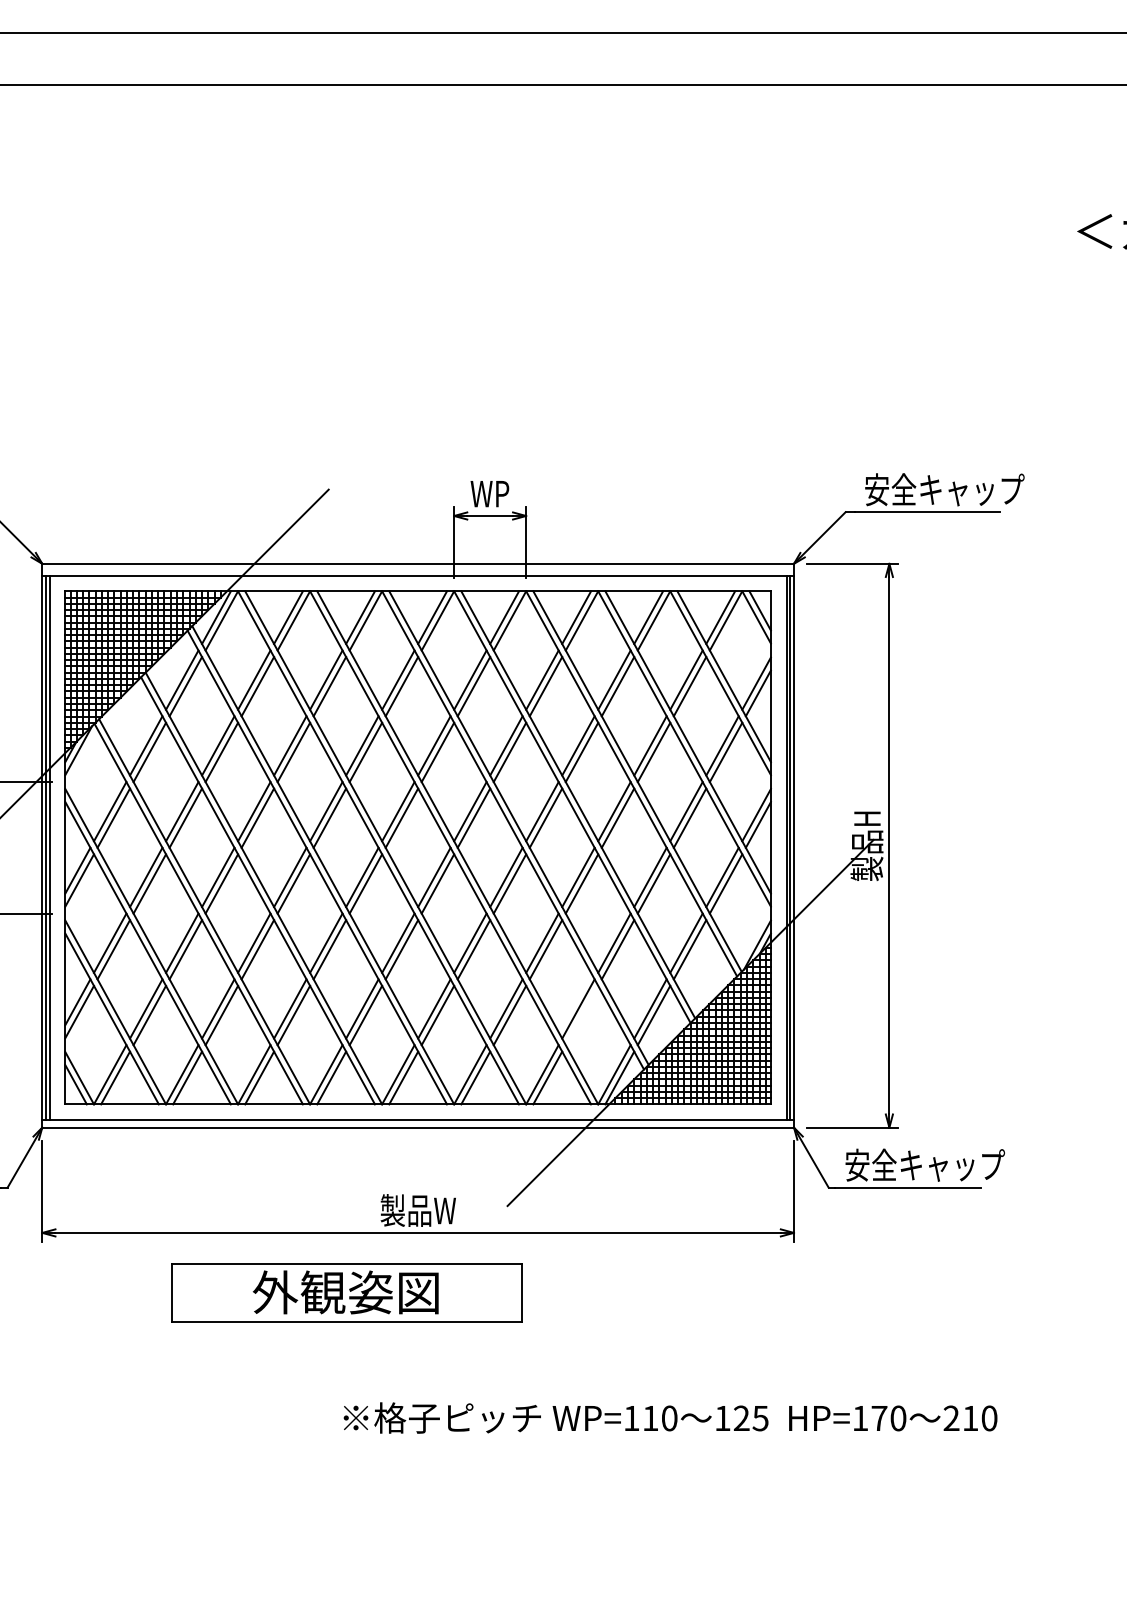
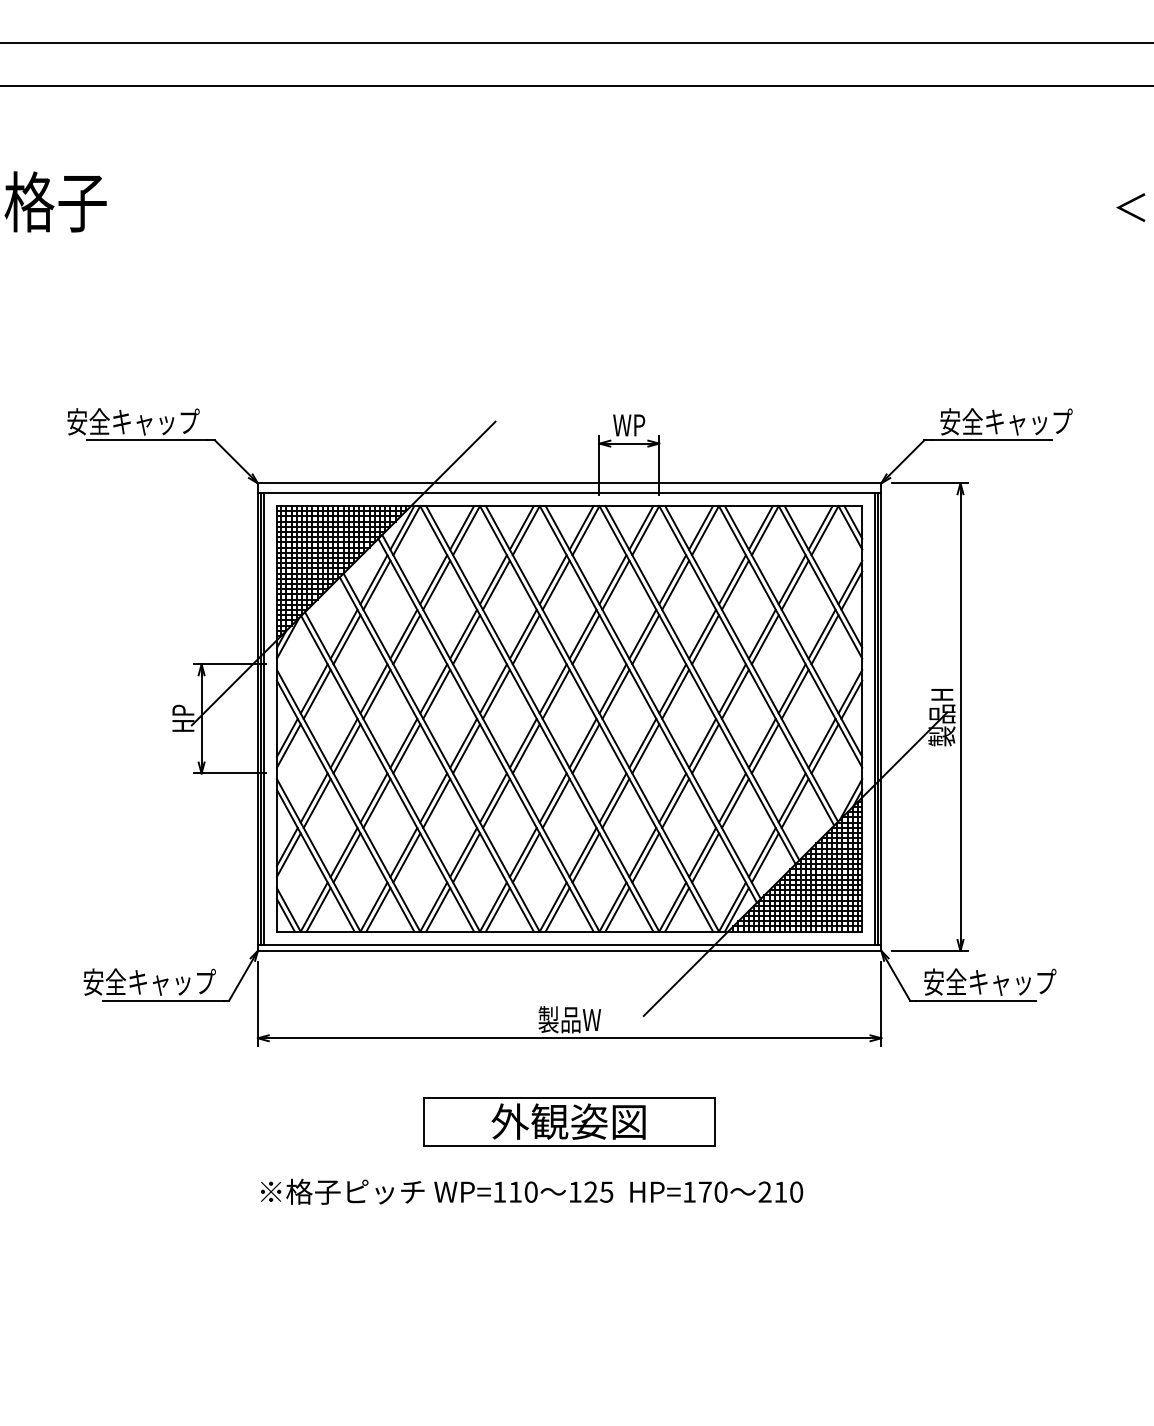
line: (581, 1014) -> (705, 857), added
part: (346, 1292) -> (569, 1121), moved
text: (671, 1417) -> (532, 1191), moved

